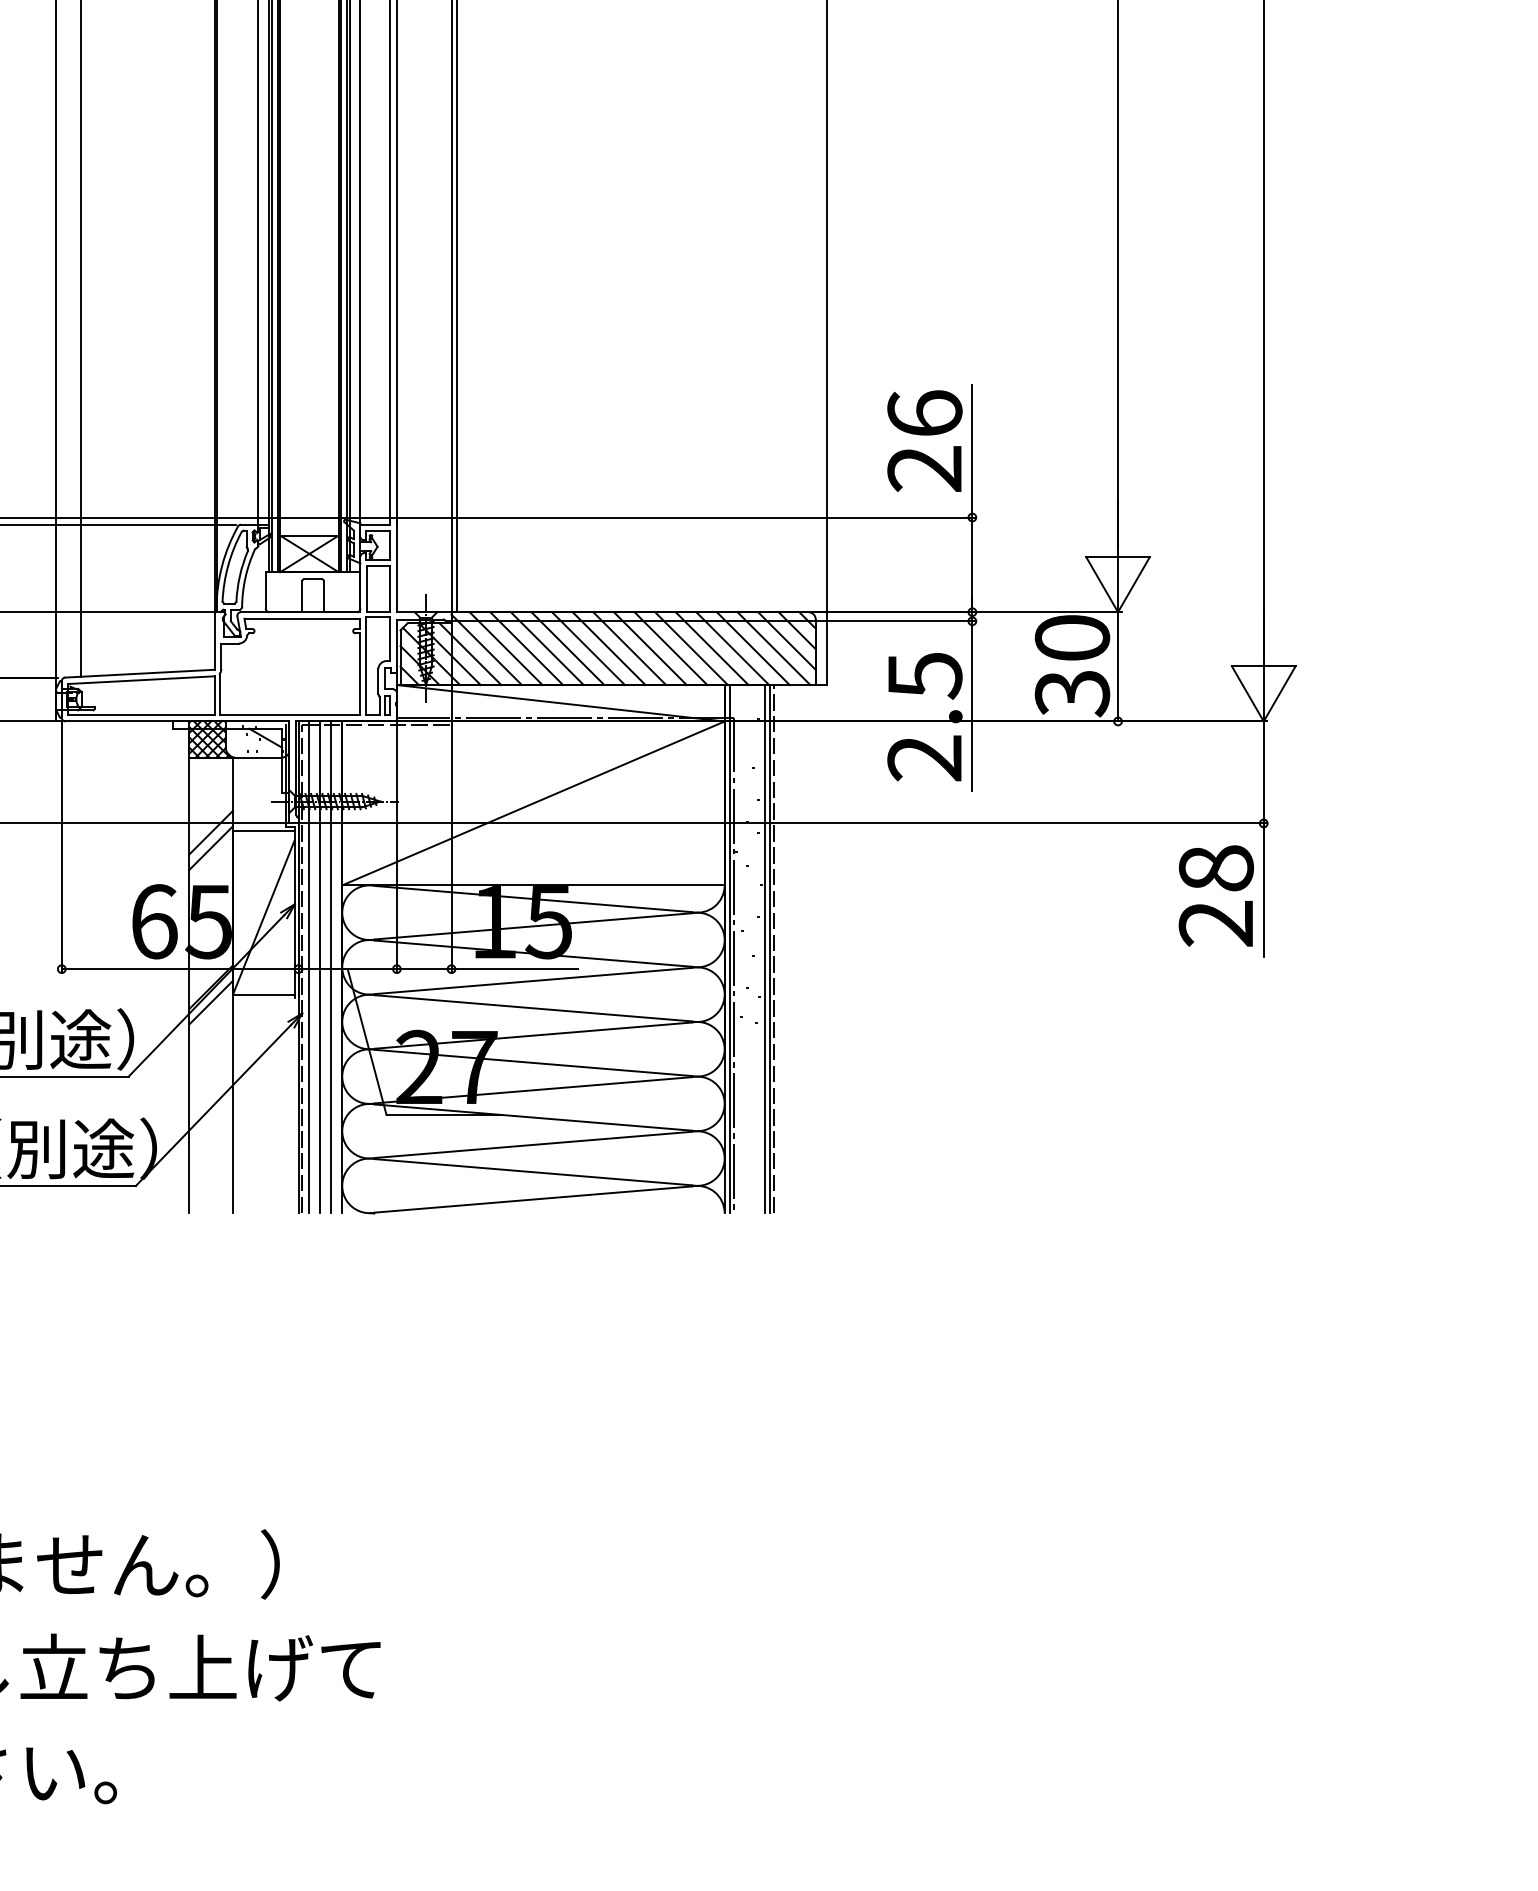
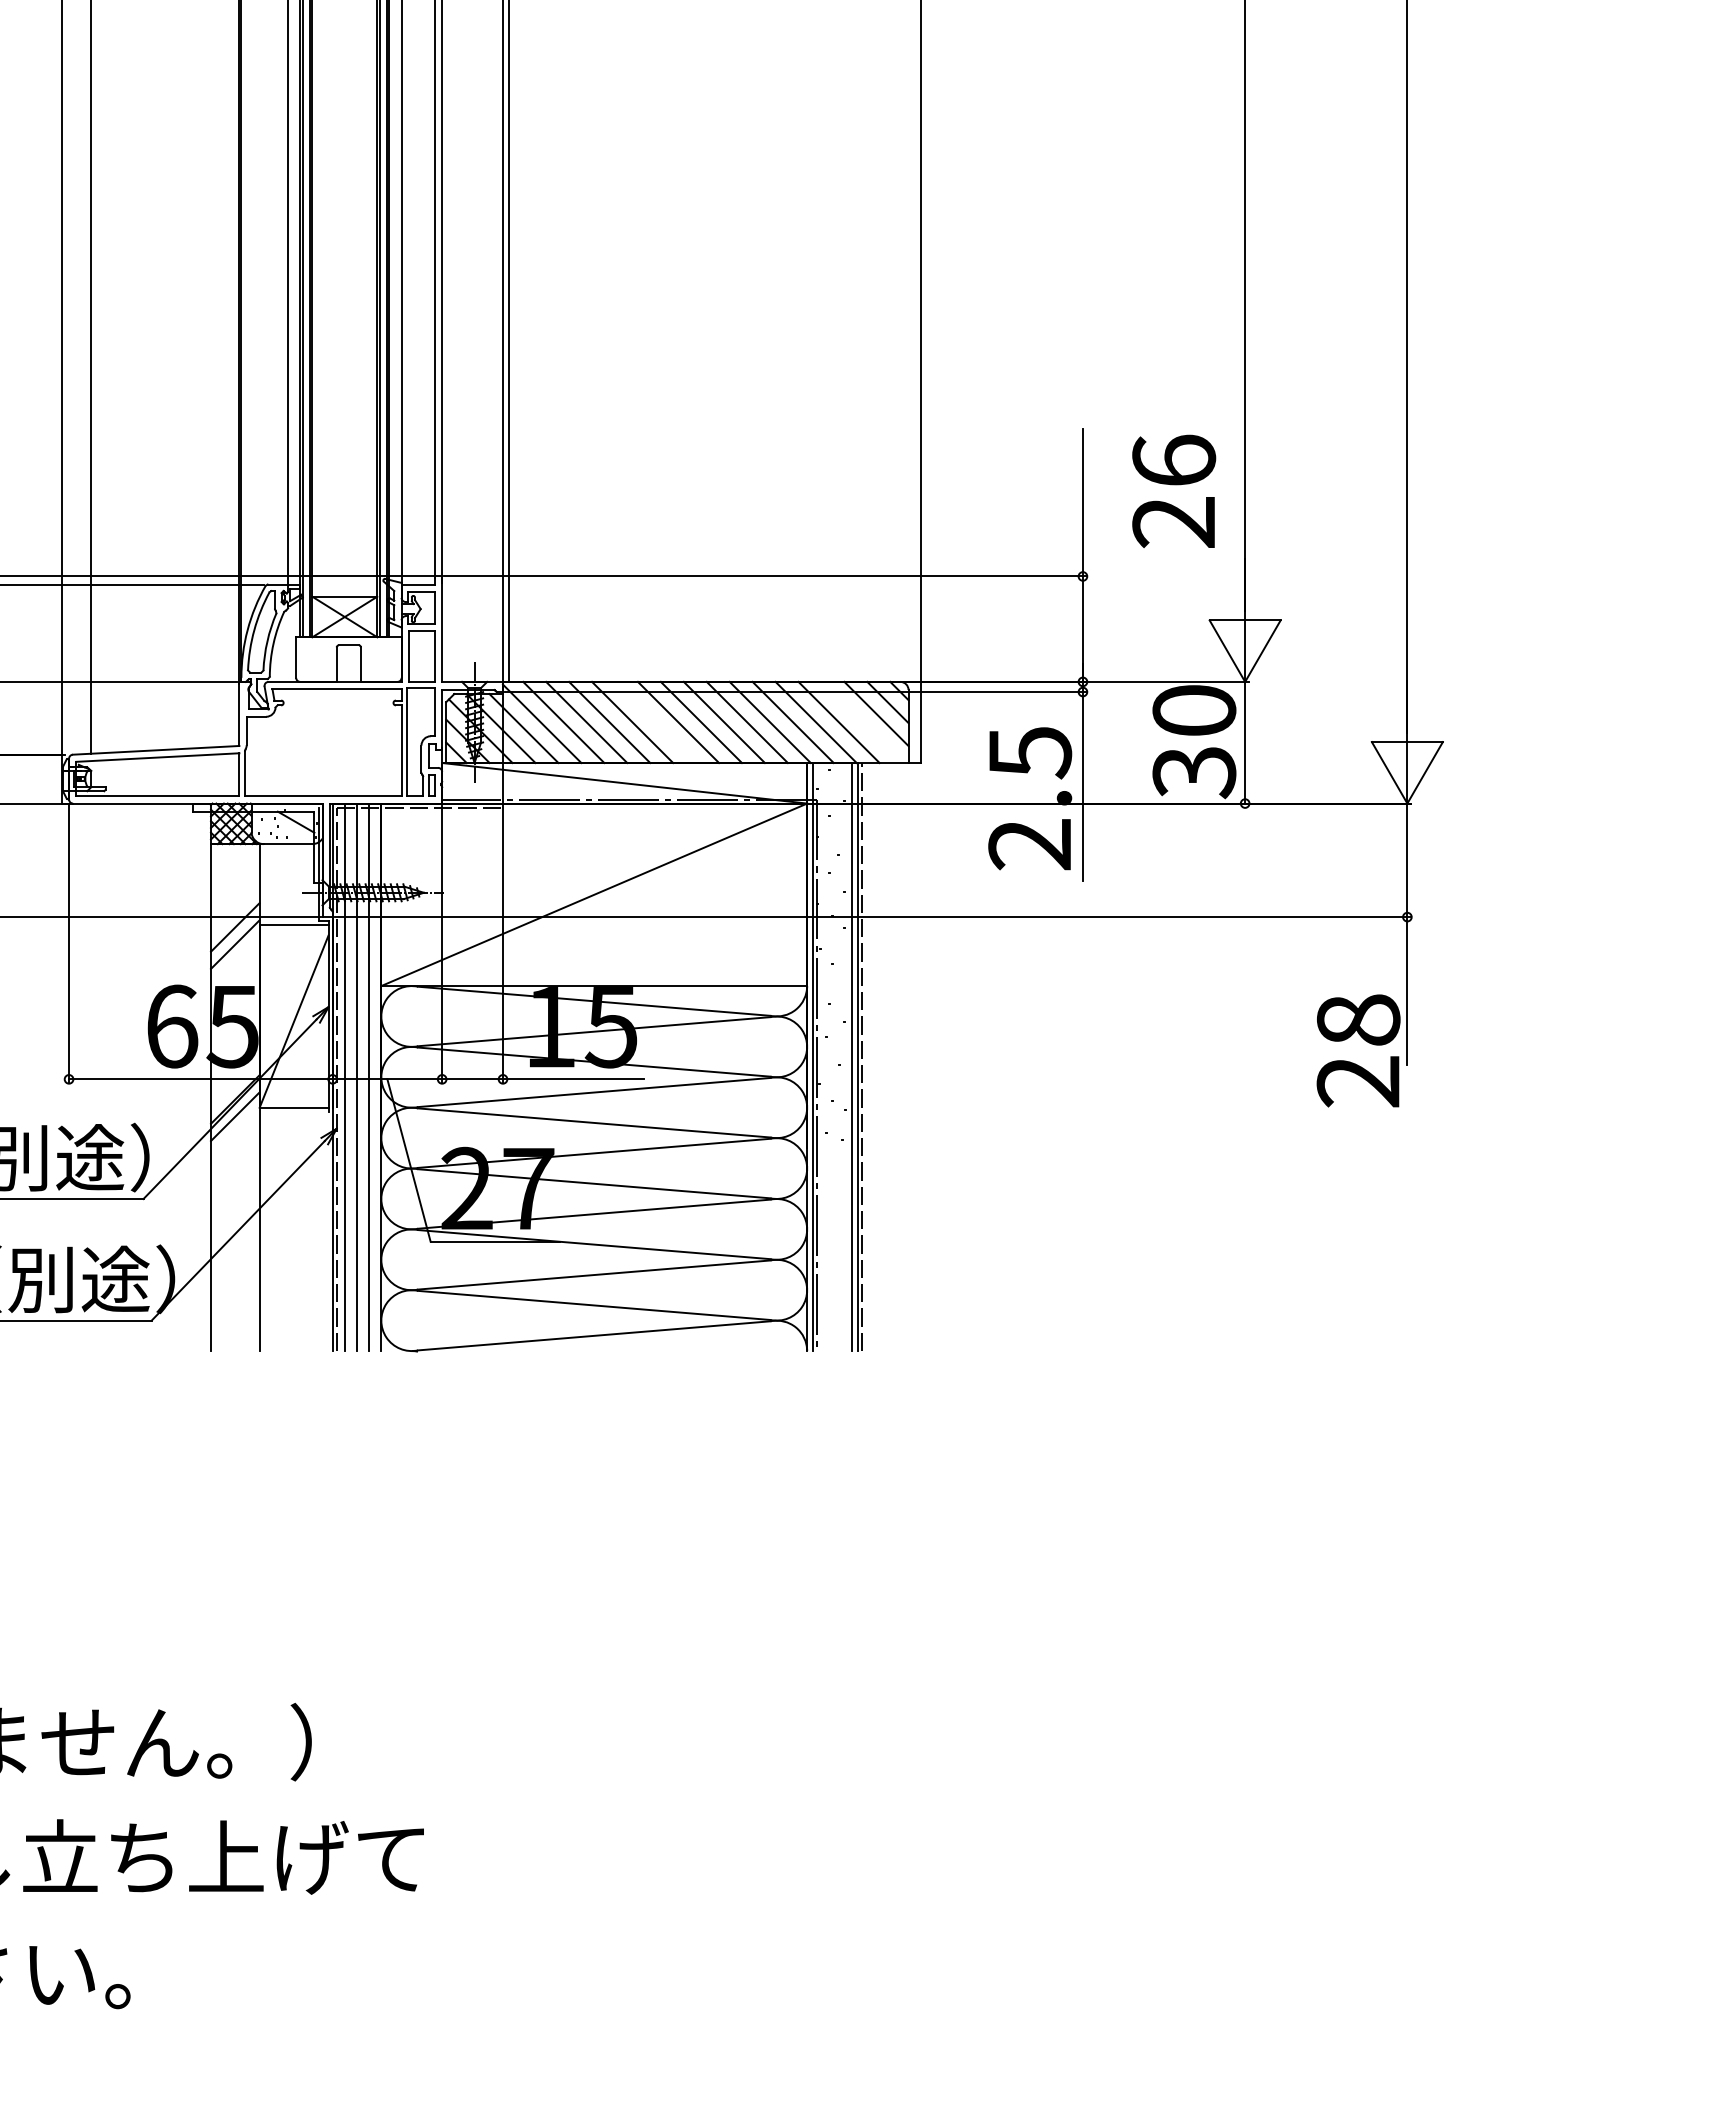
text: (925, 440) -> (1174, 490), moved
line: (588, 648) -> (655, 722), removed
line: (773, 648) -> (861, 722), removed
text: (1216, 895) -> (1358, 1050), moved

